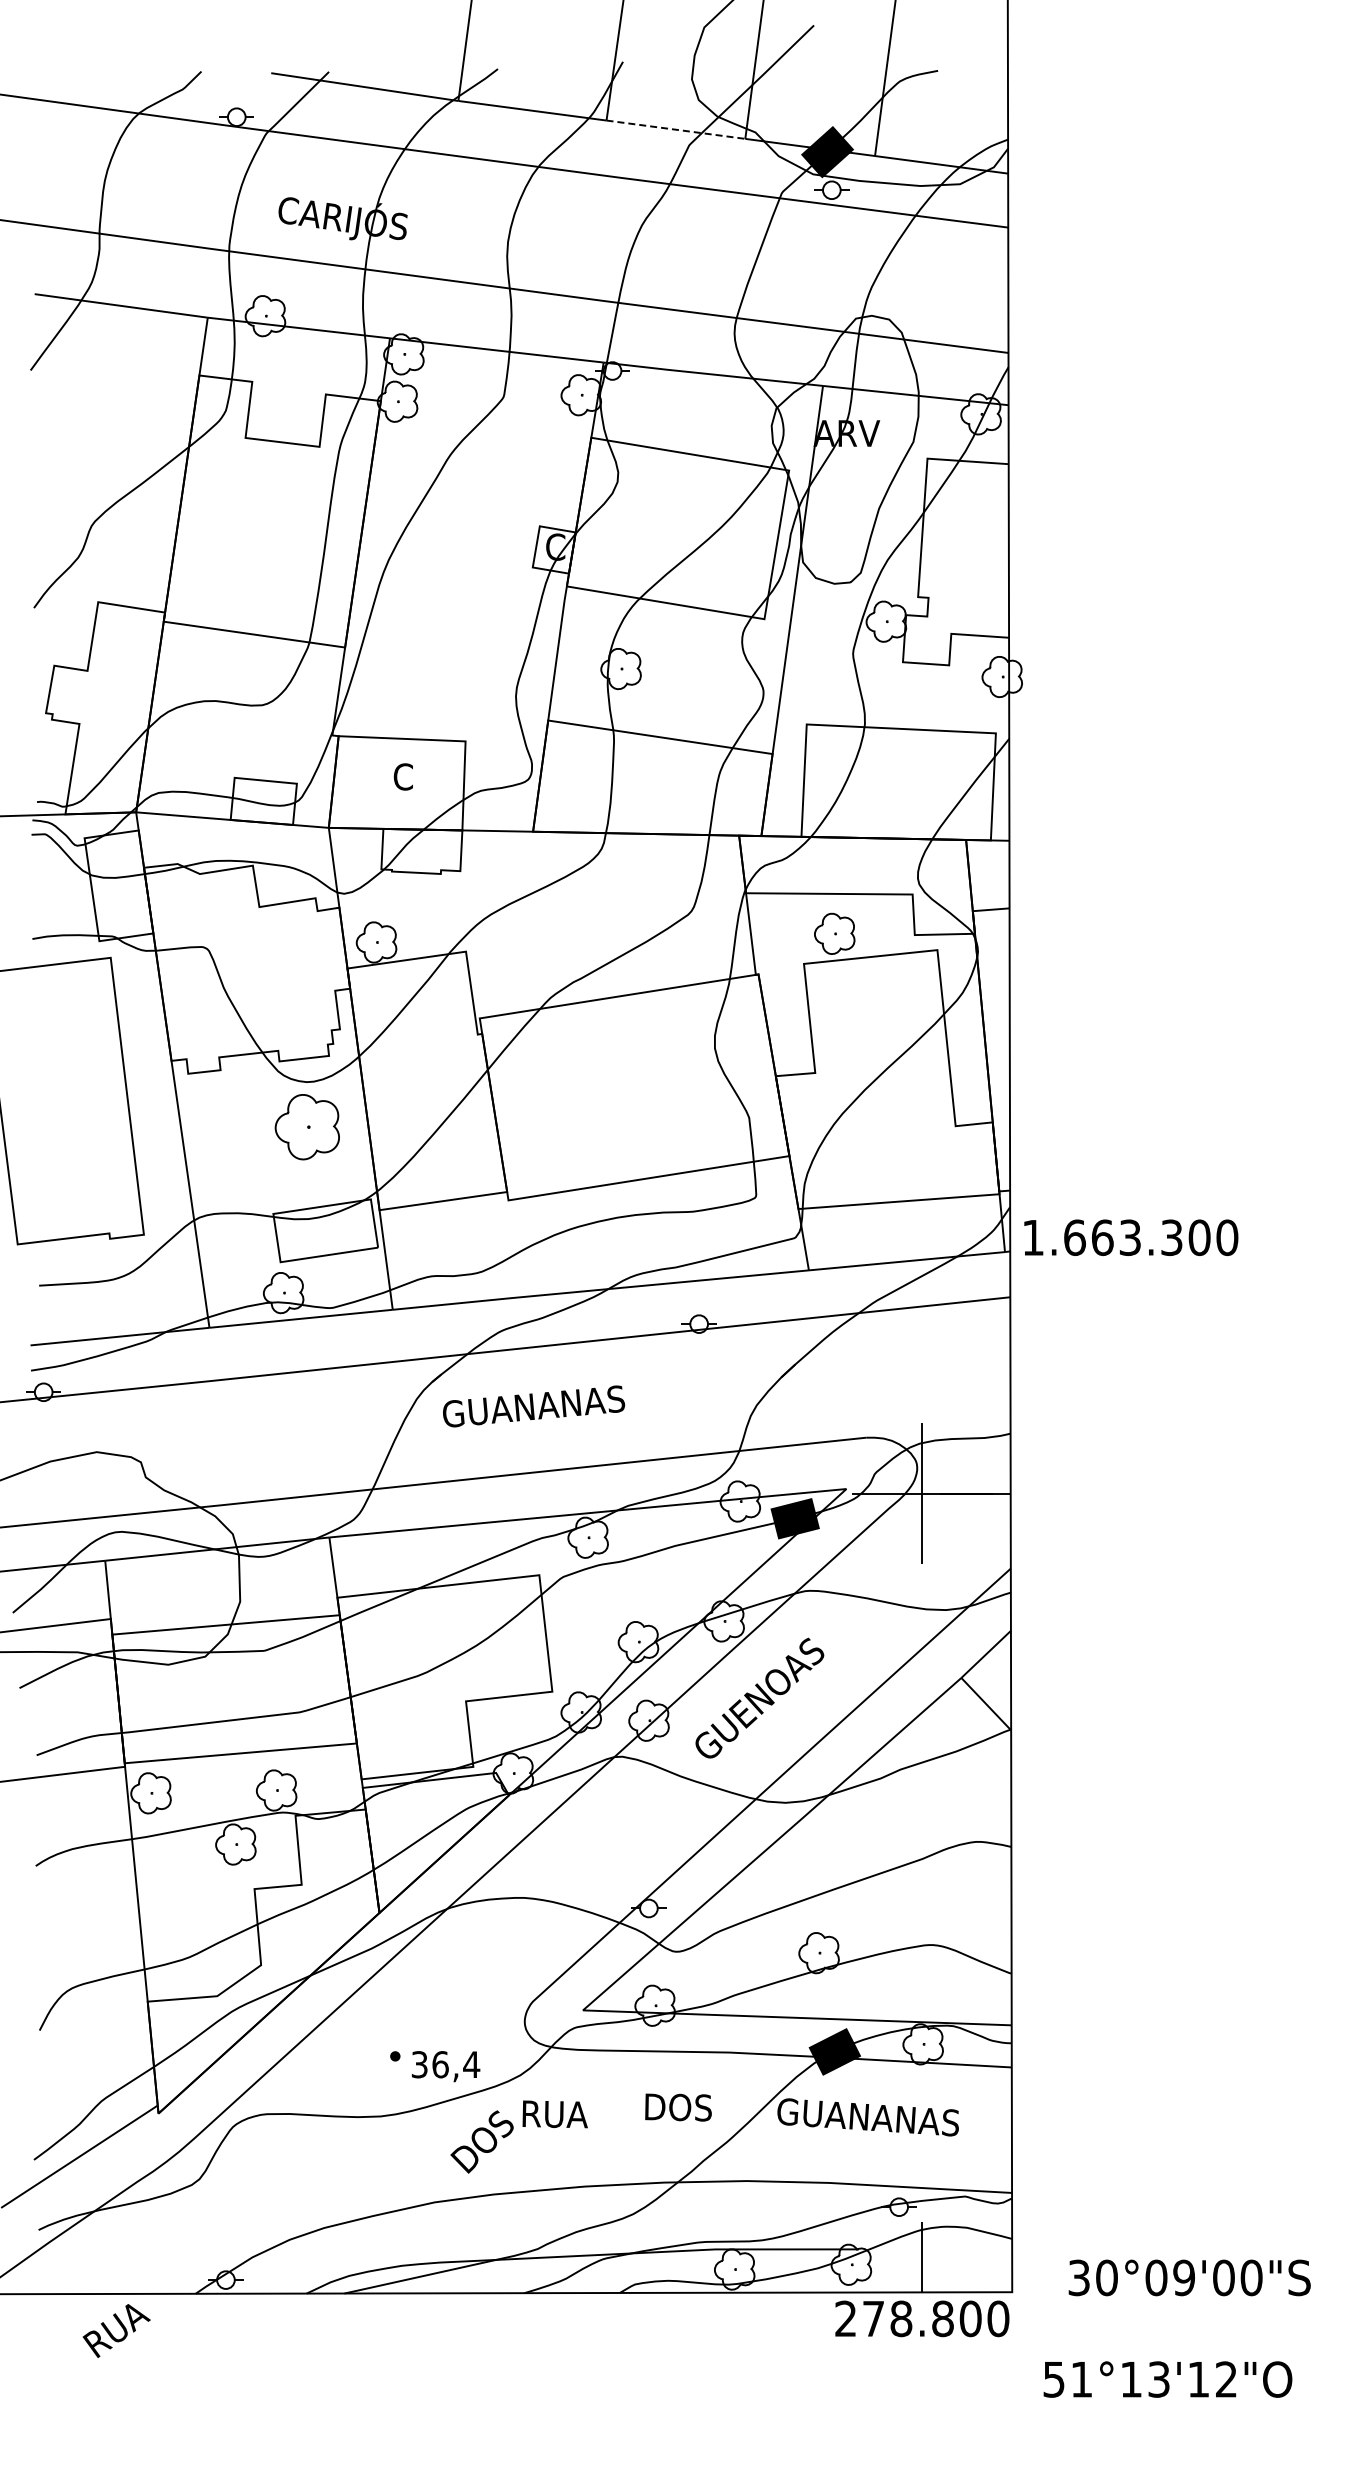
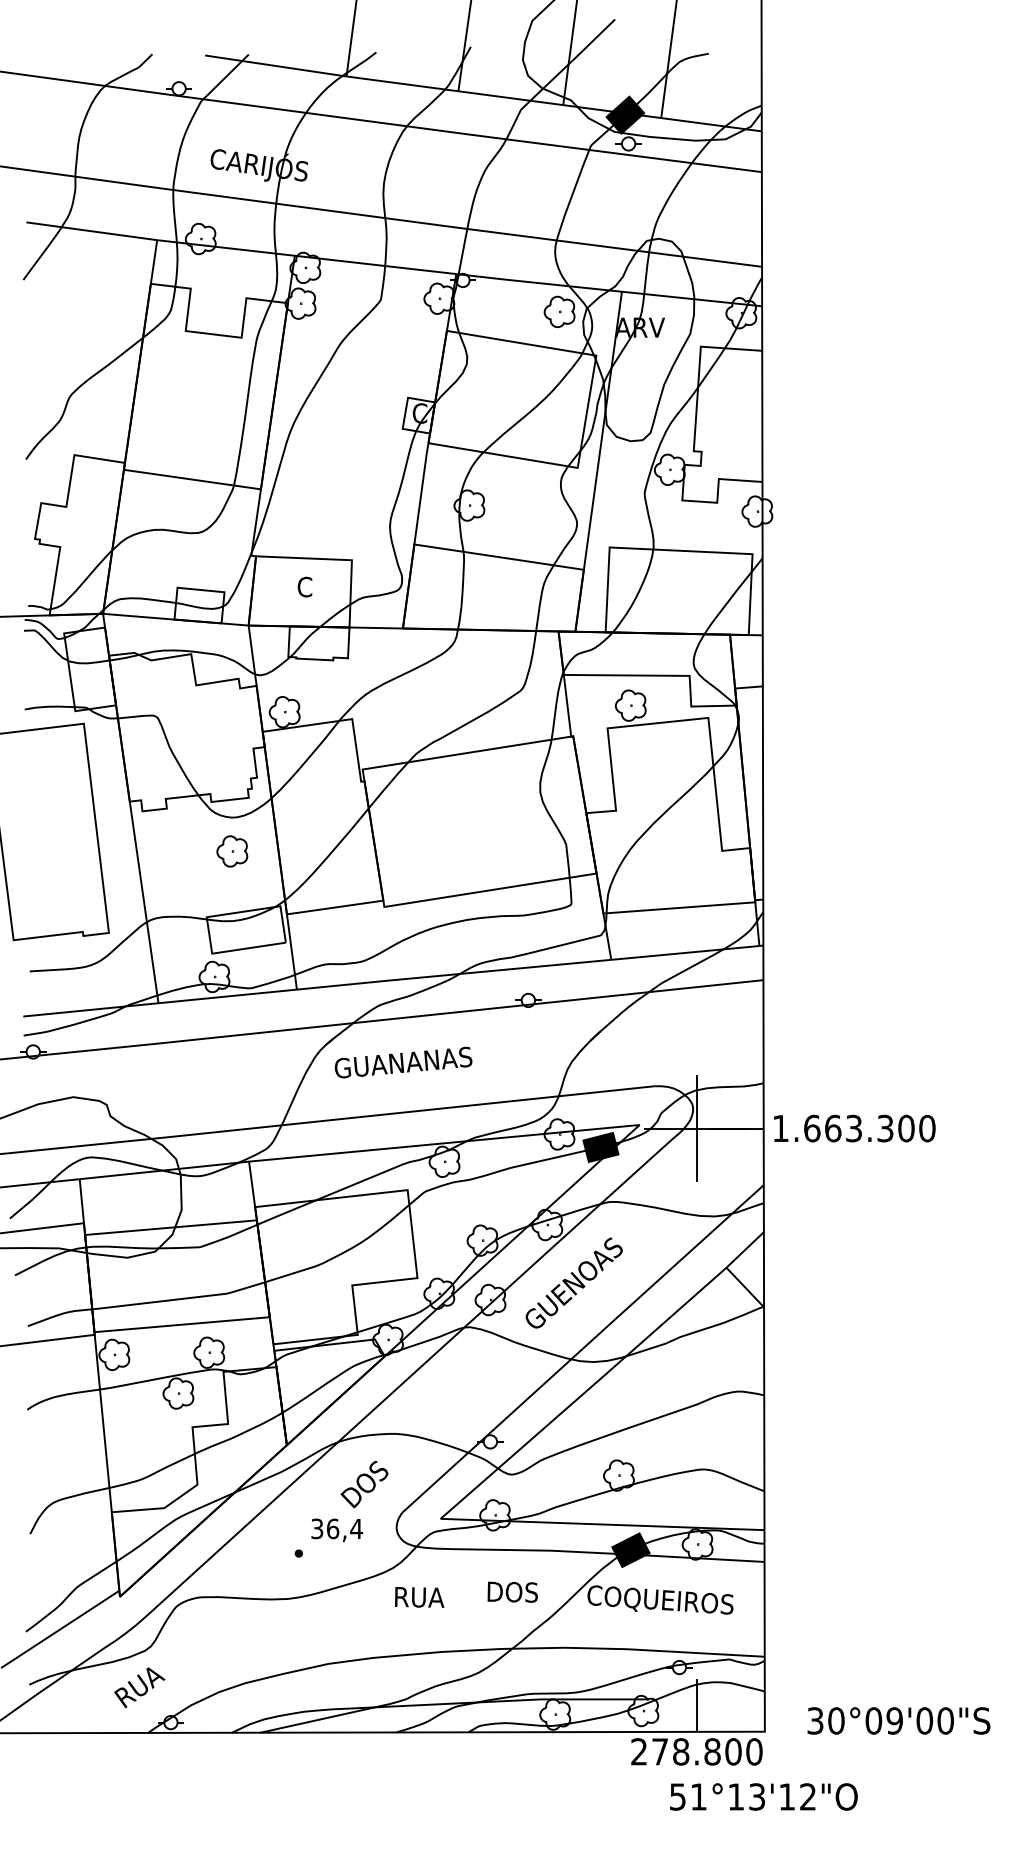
line: (675, 129) -> (510, 98), dashed -> solid
part: (740, 412) -> (559, 311), added
part: (306, 1126) -> (231, 851), size x0.62
text: (1131, 1237) -> (854, 1128), moved
text: (446, 2066) -> (337, 1530), moved
text: (879, 2118) -> (664, 1600), GUANANAS -> COQUEIROS
text: (481, 2141) -> (363, 1484), moved
text: (116, 2330) -> (139, 1687), moved
text: (1167, 2379) -> (763, 1796), moved

